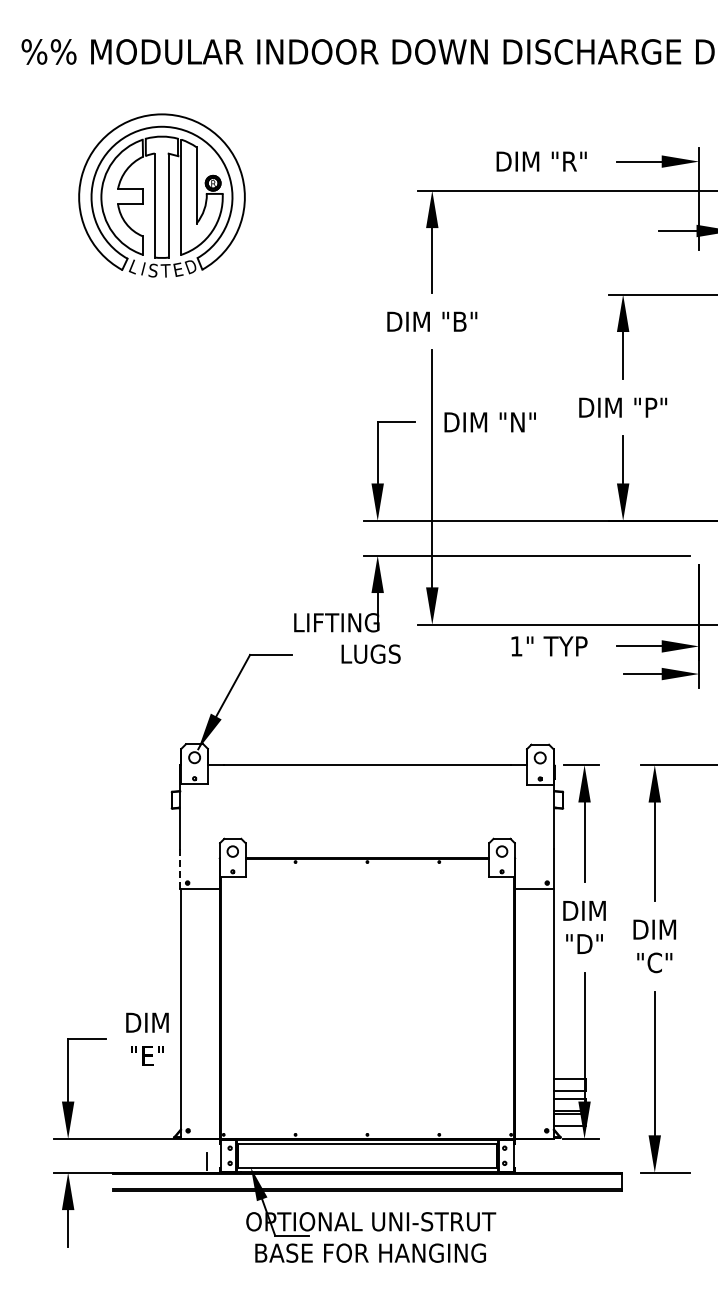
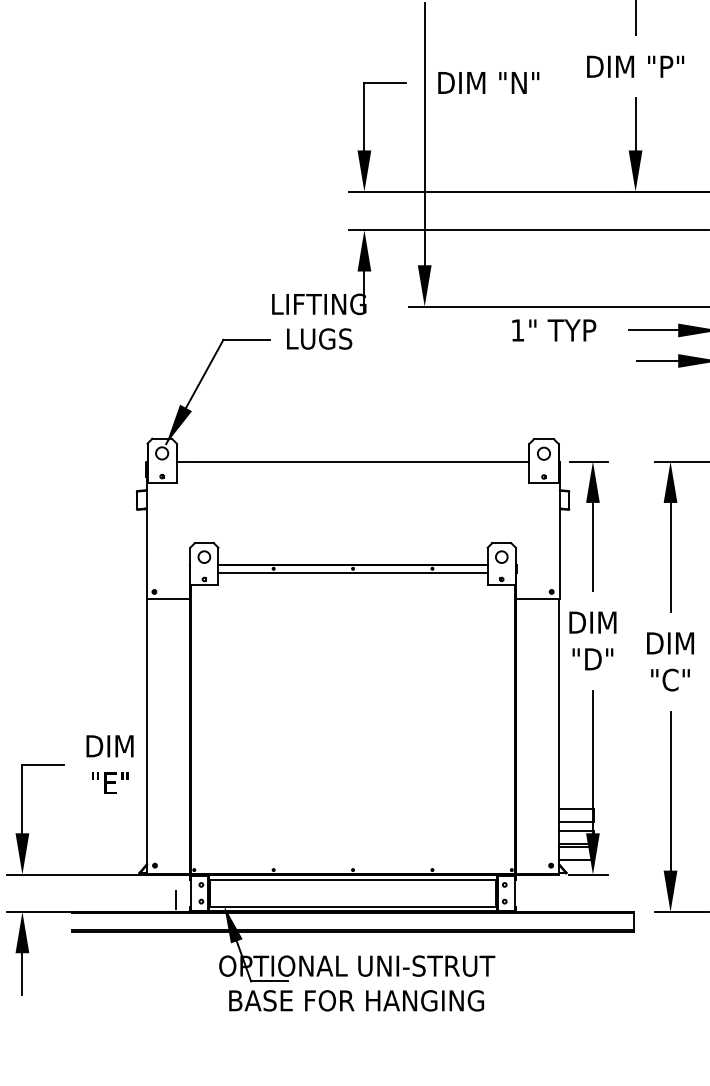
text: (370, 653) -> (318, 338), moved
line: (367, 865) -> (353, 572), added
line: (180, 869) -> (146, 576), dashed -> solid

